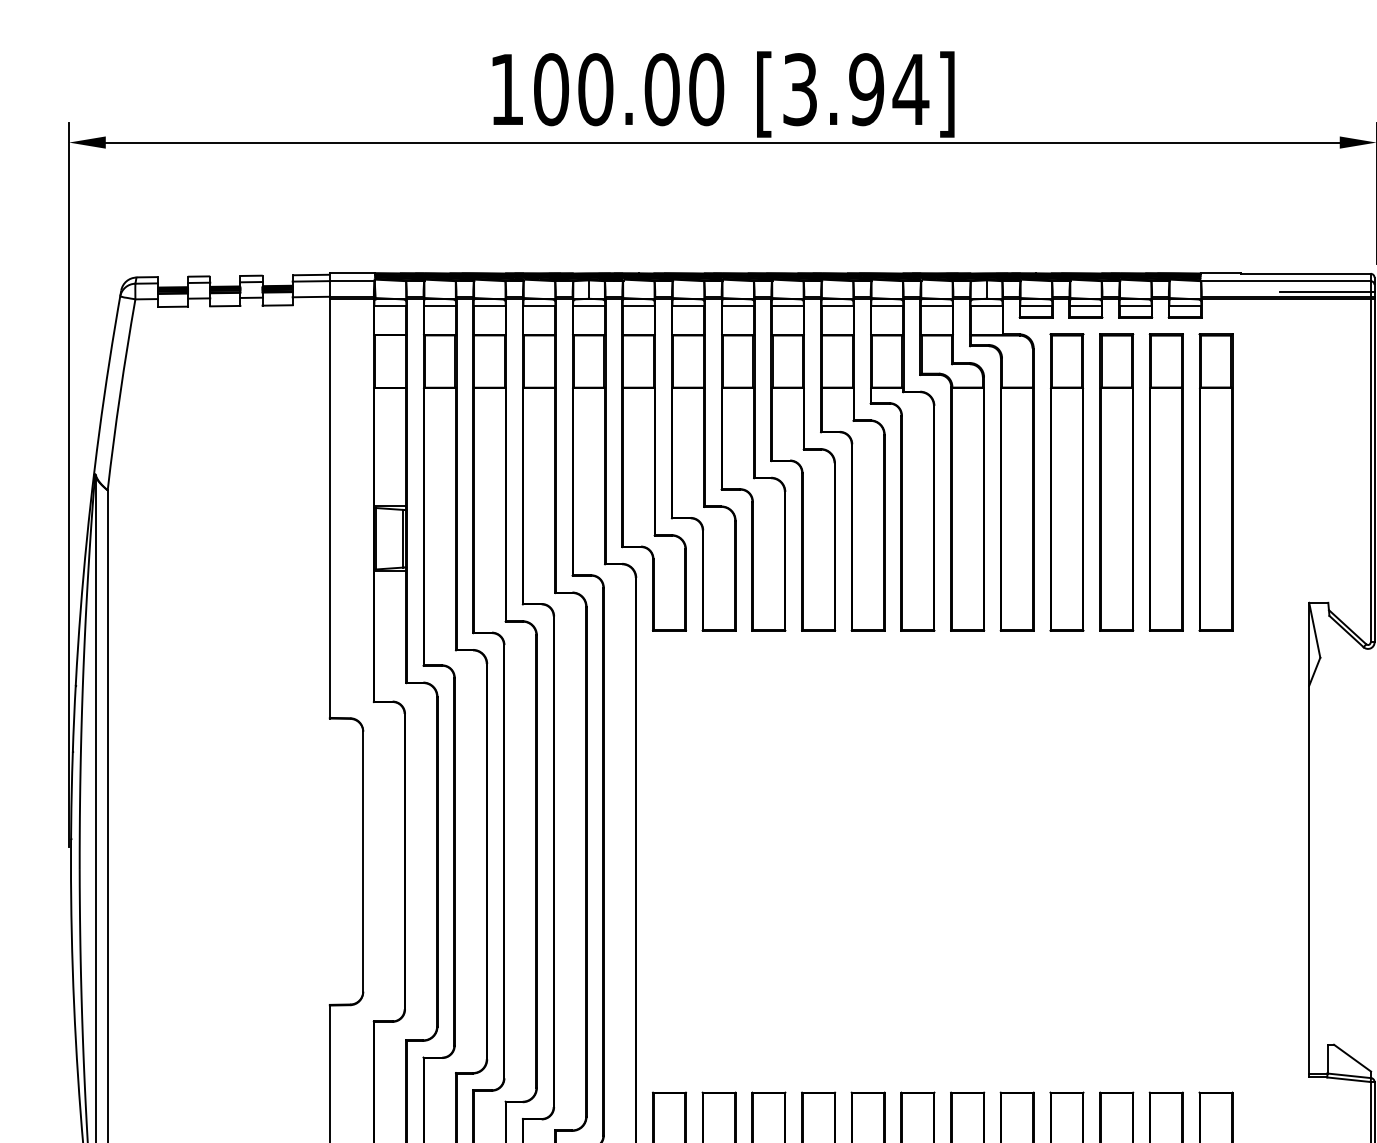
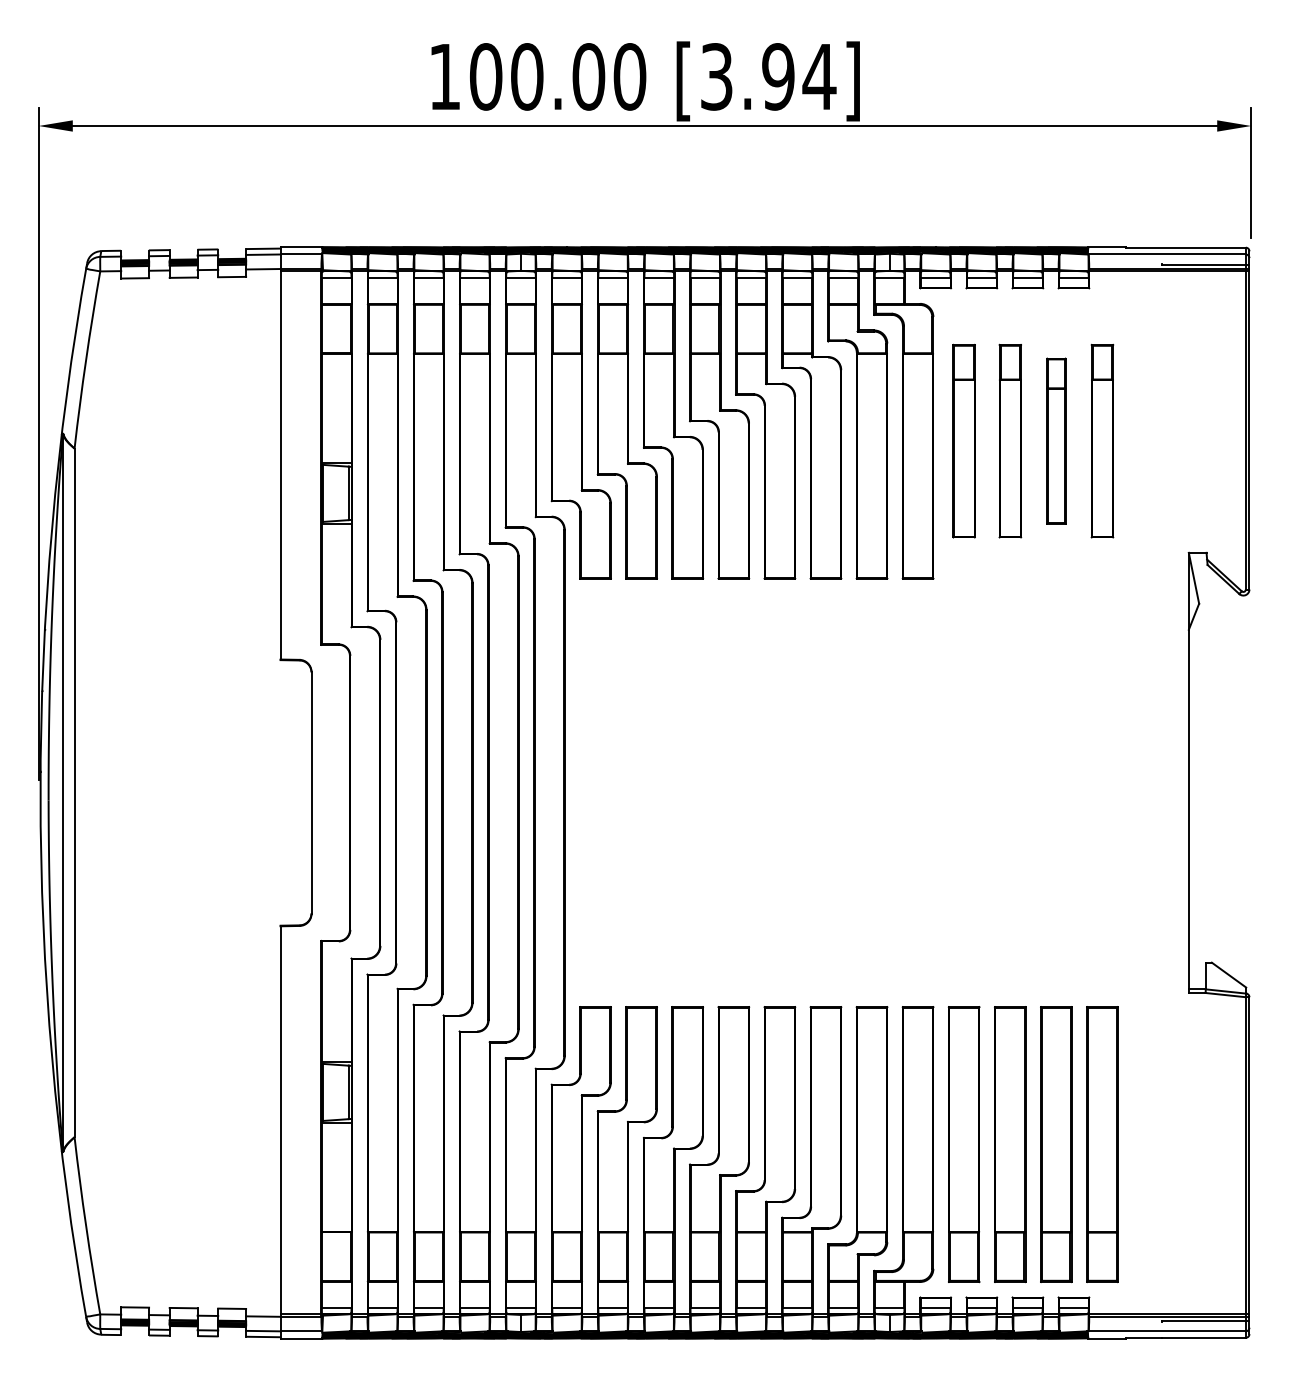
part: (1066, 481) -> (963, 440), size x0.7
part: (1116, 481) -> (1010, 440), size x0.7
part: (1166, 481) -> (1056, 440), size x0.6
part: (1216, 481) -> (1102, 440), size x0.7

